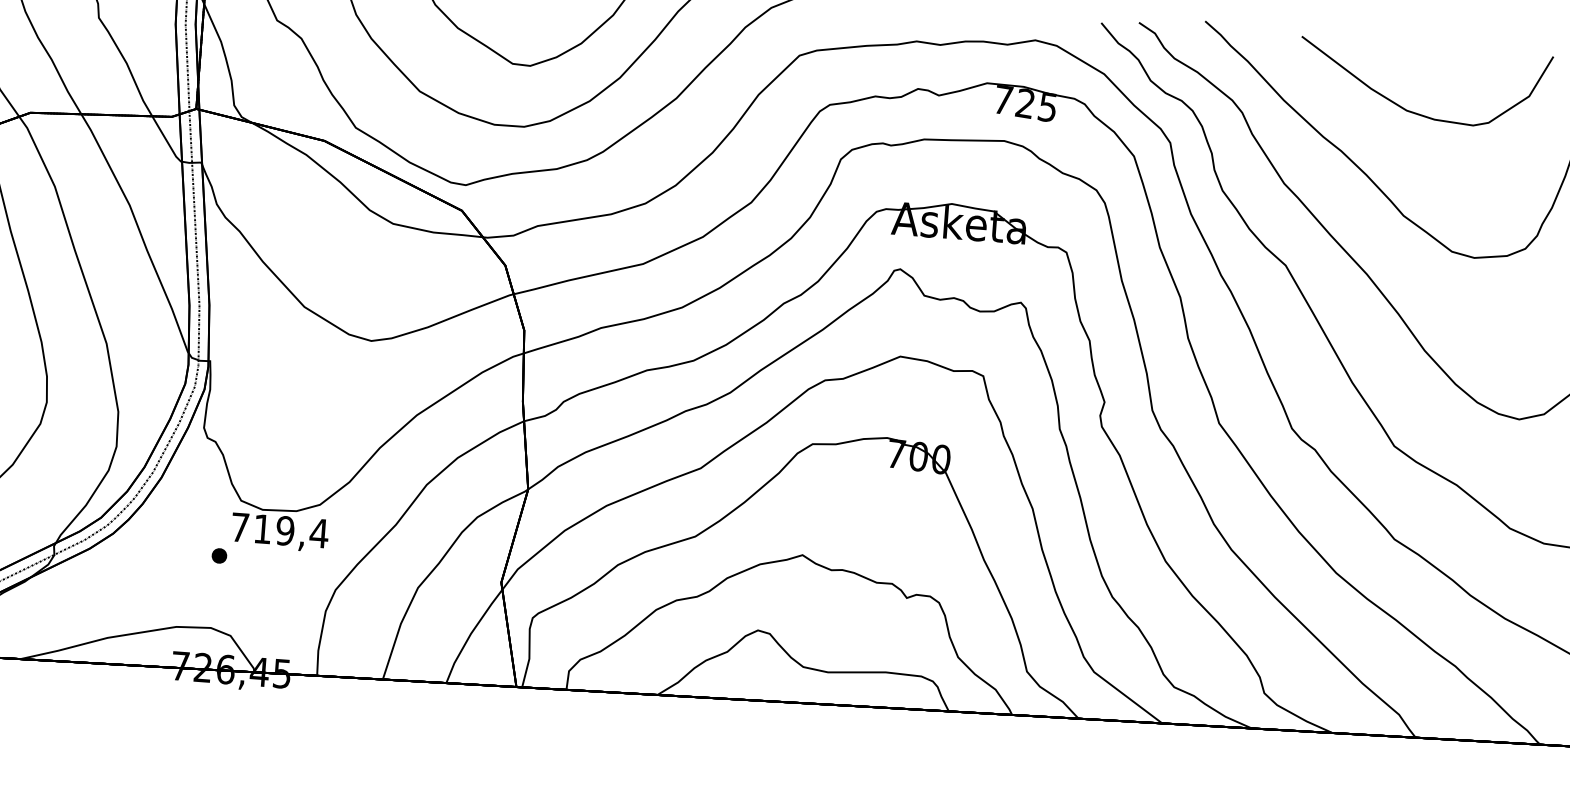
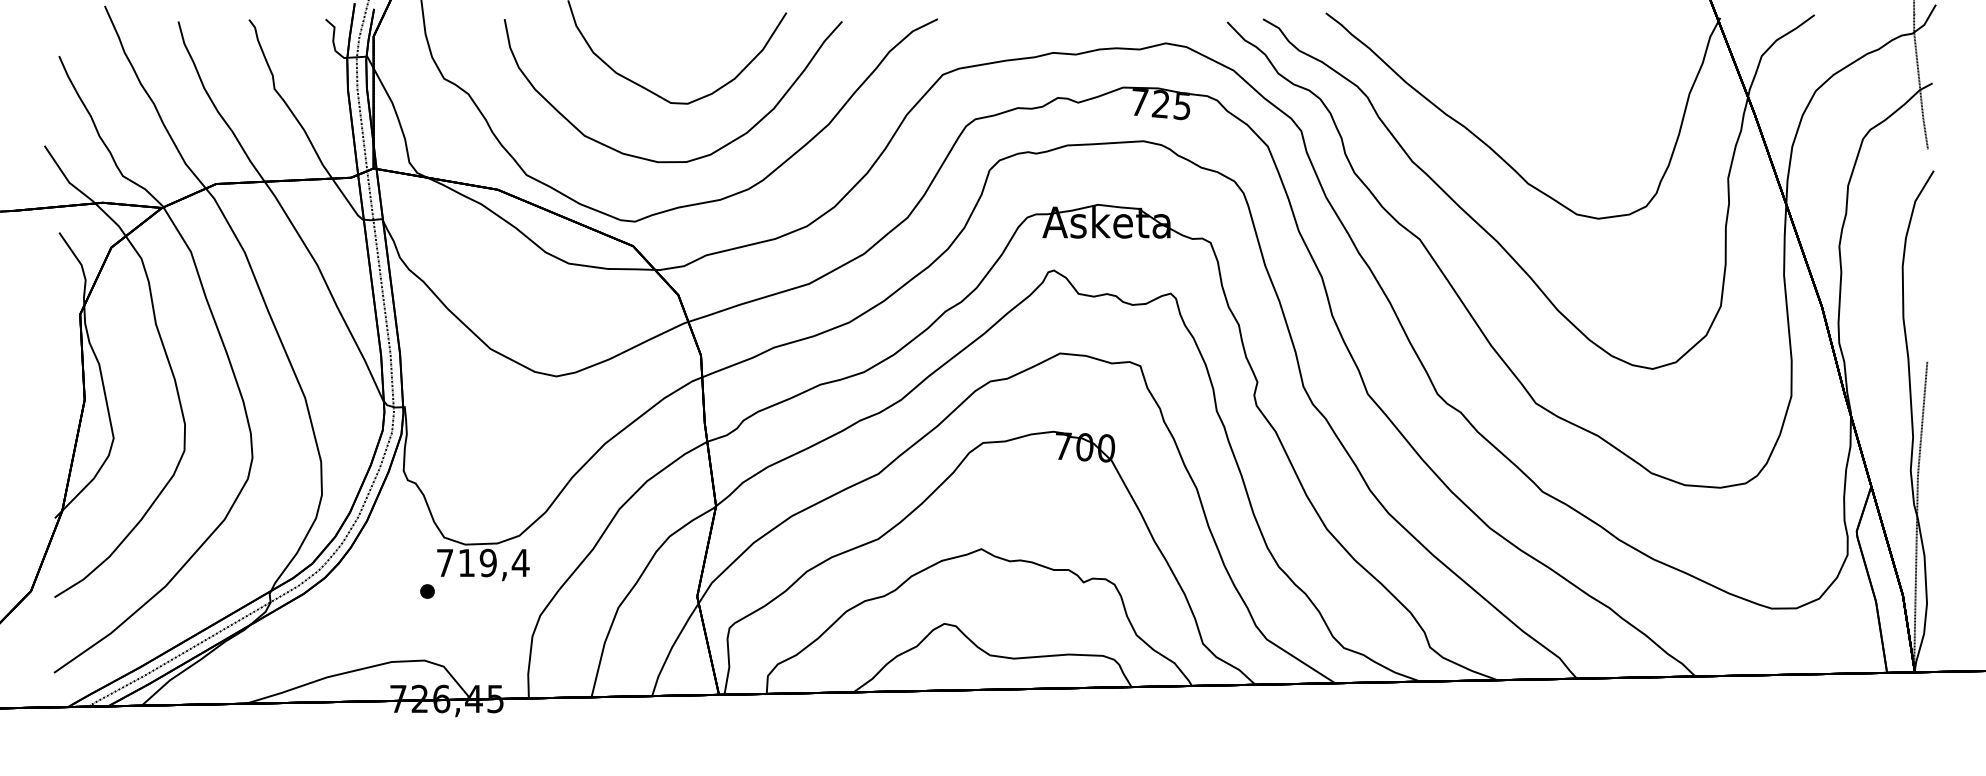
part: (1415, 112) -> (1532, 84), removed

